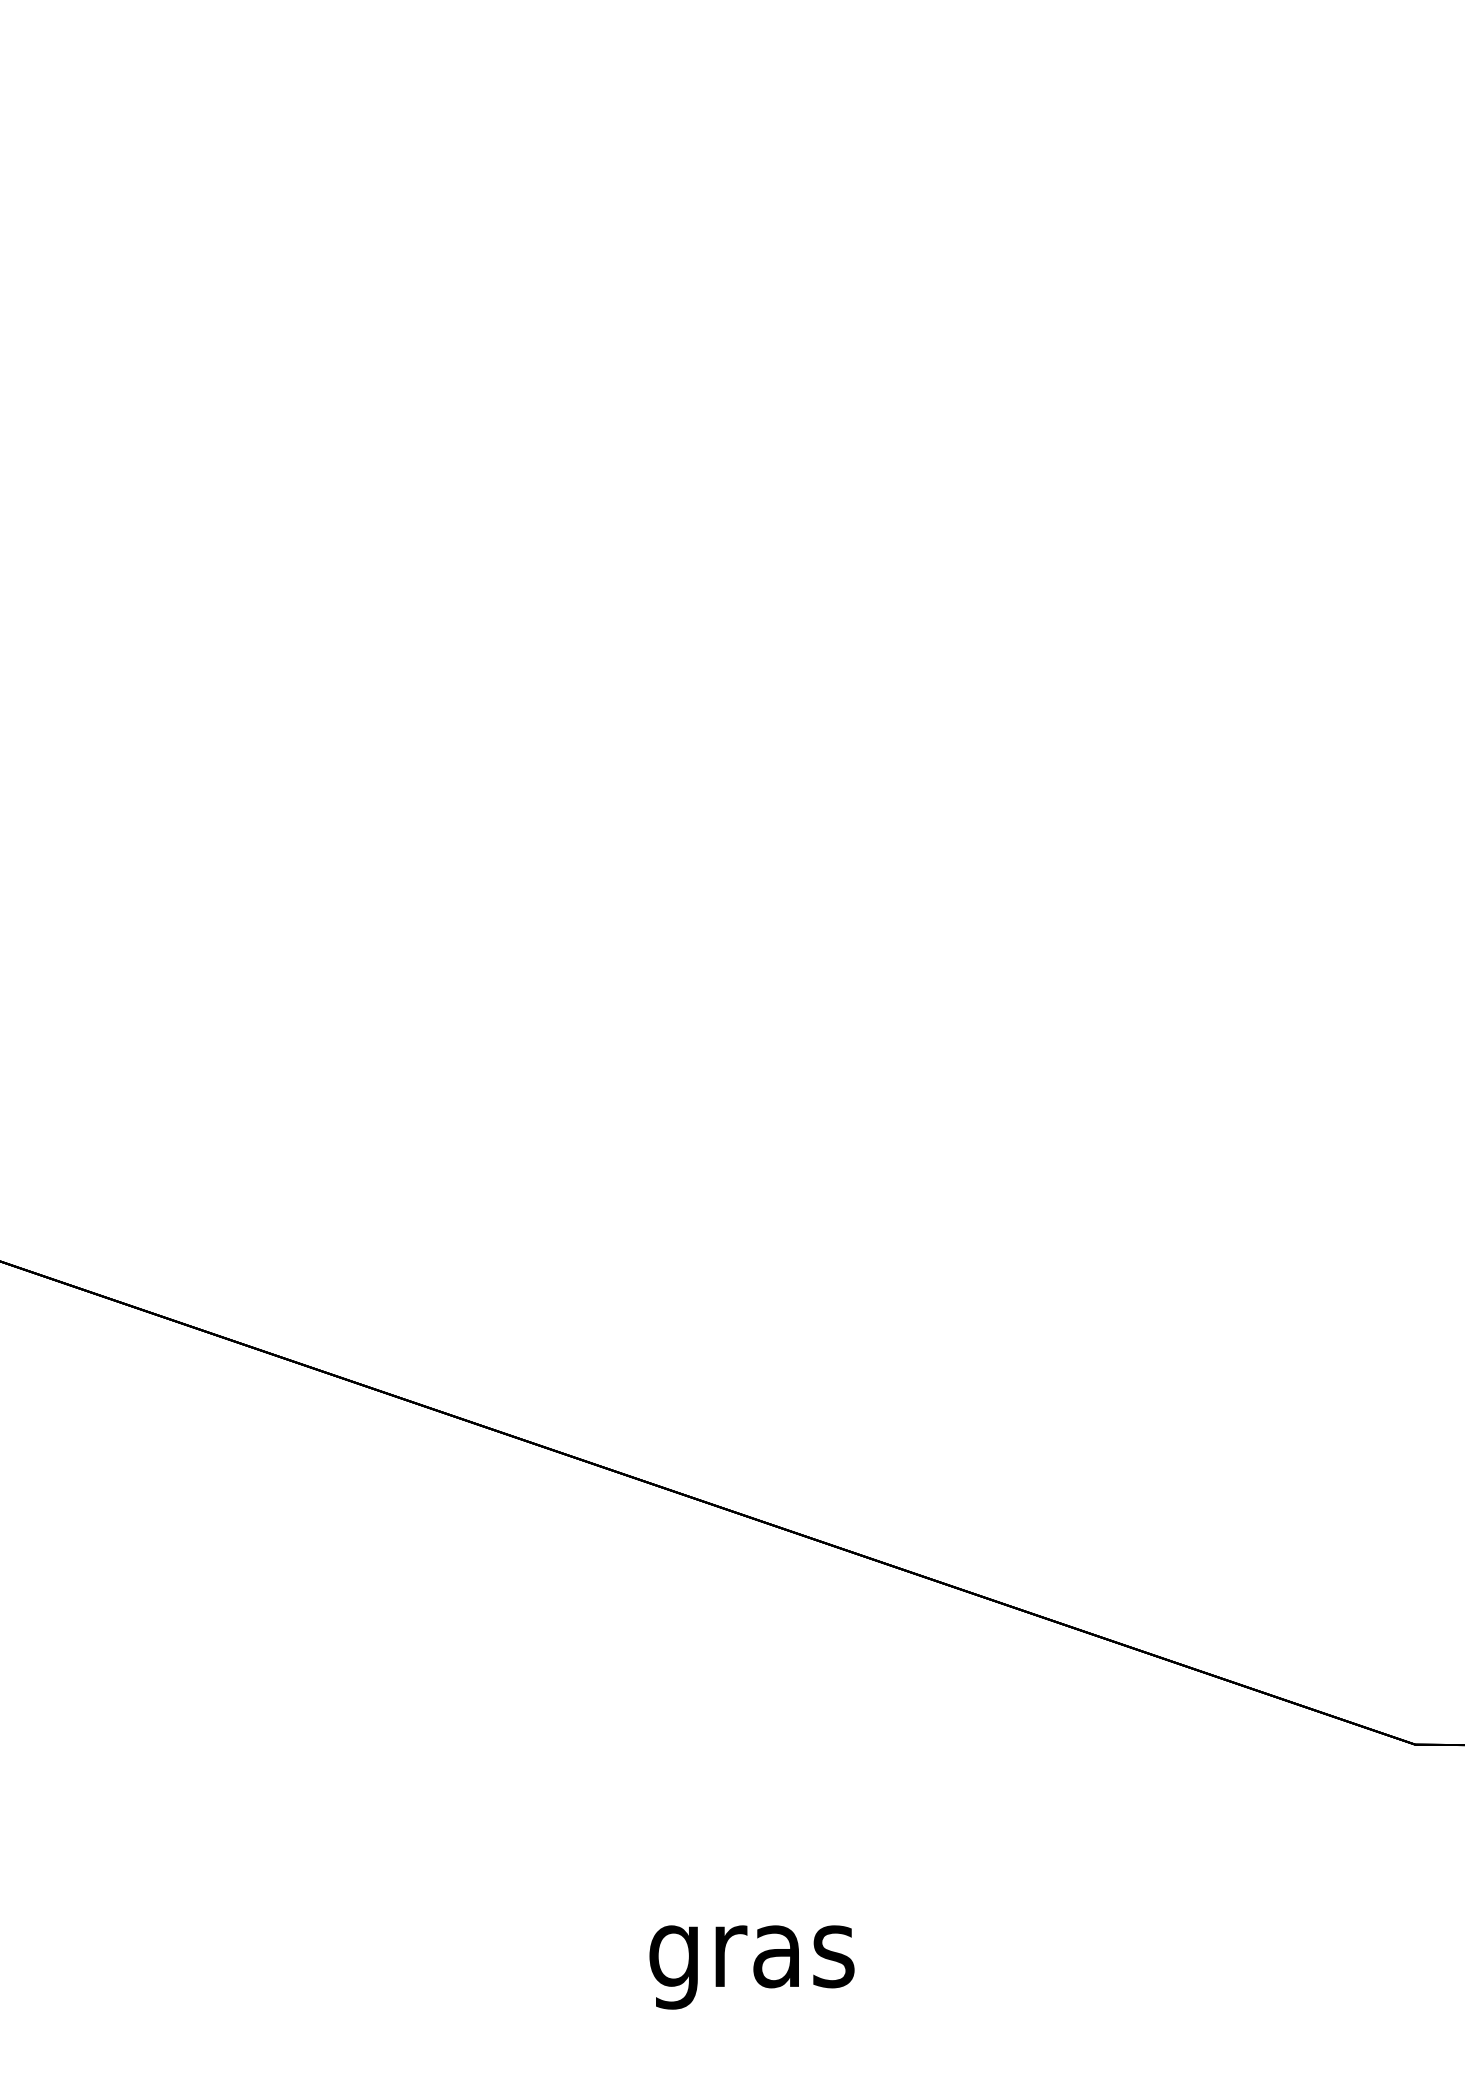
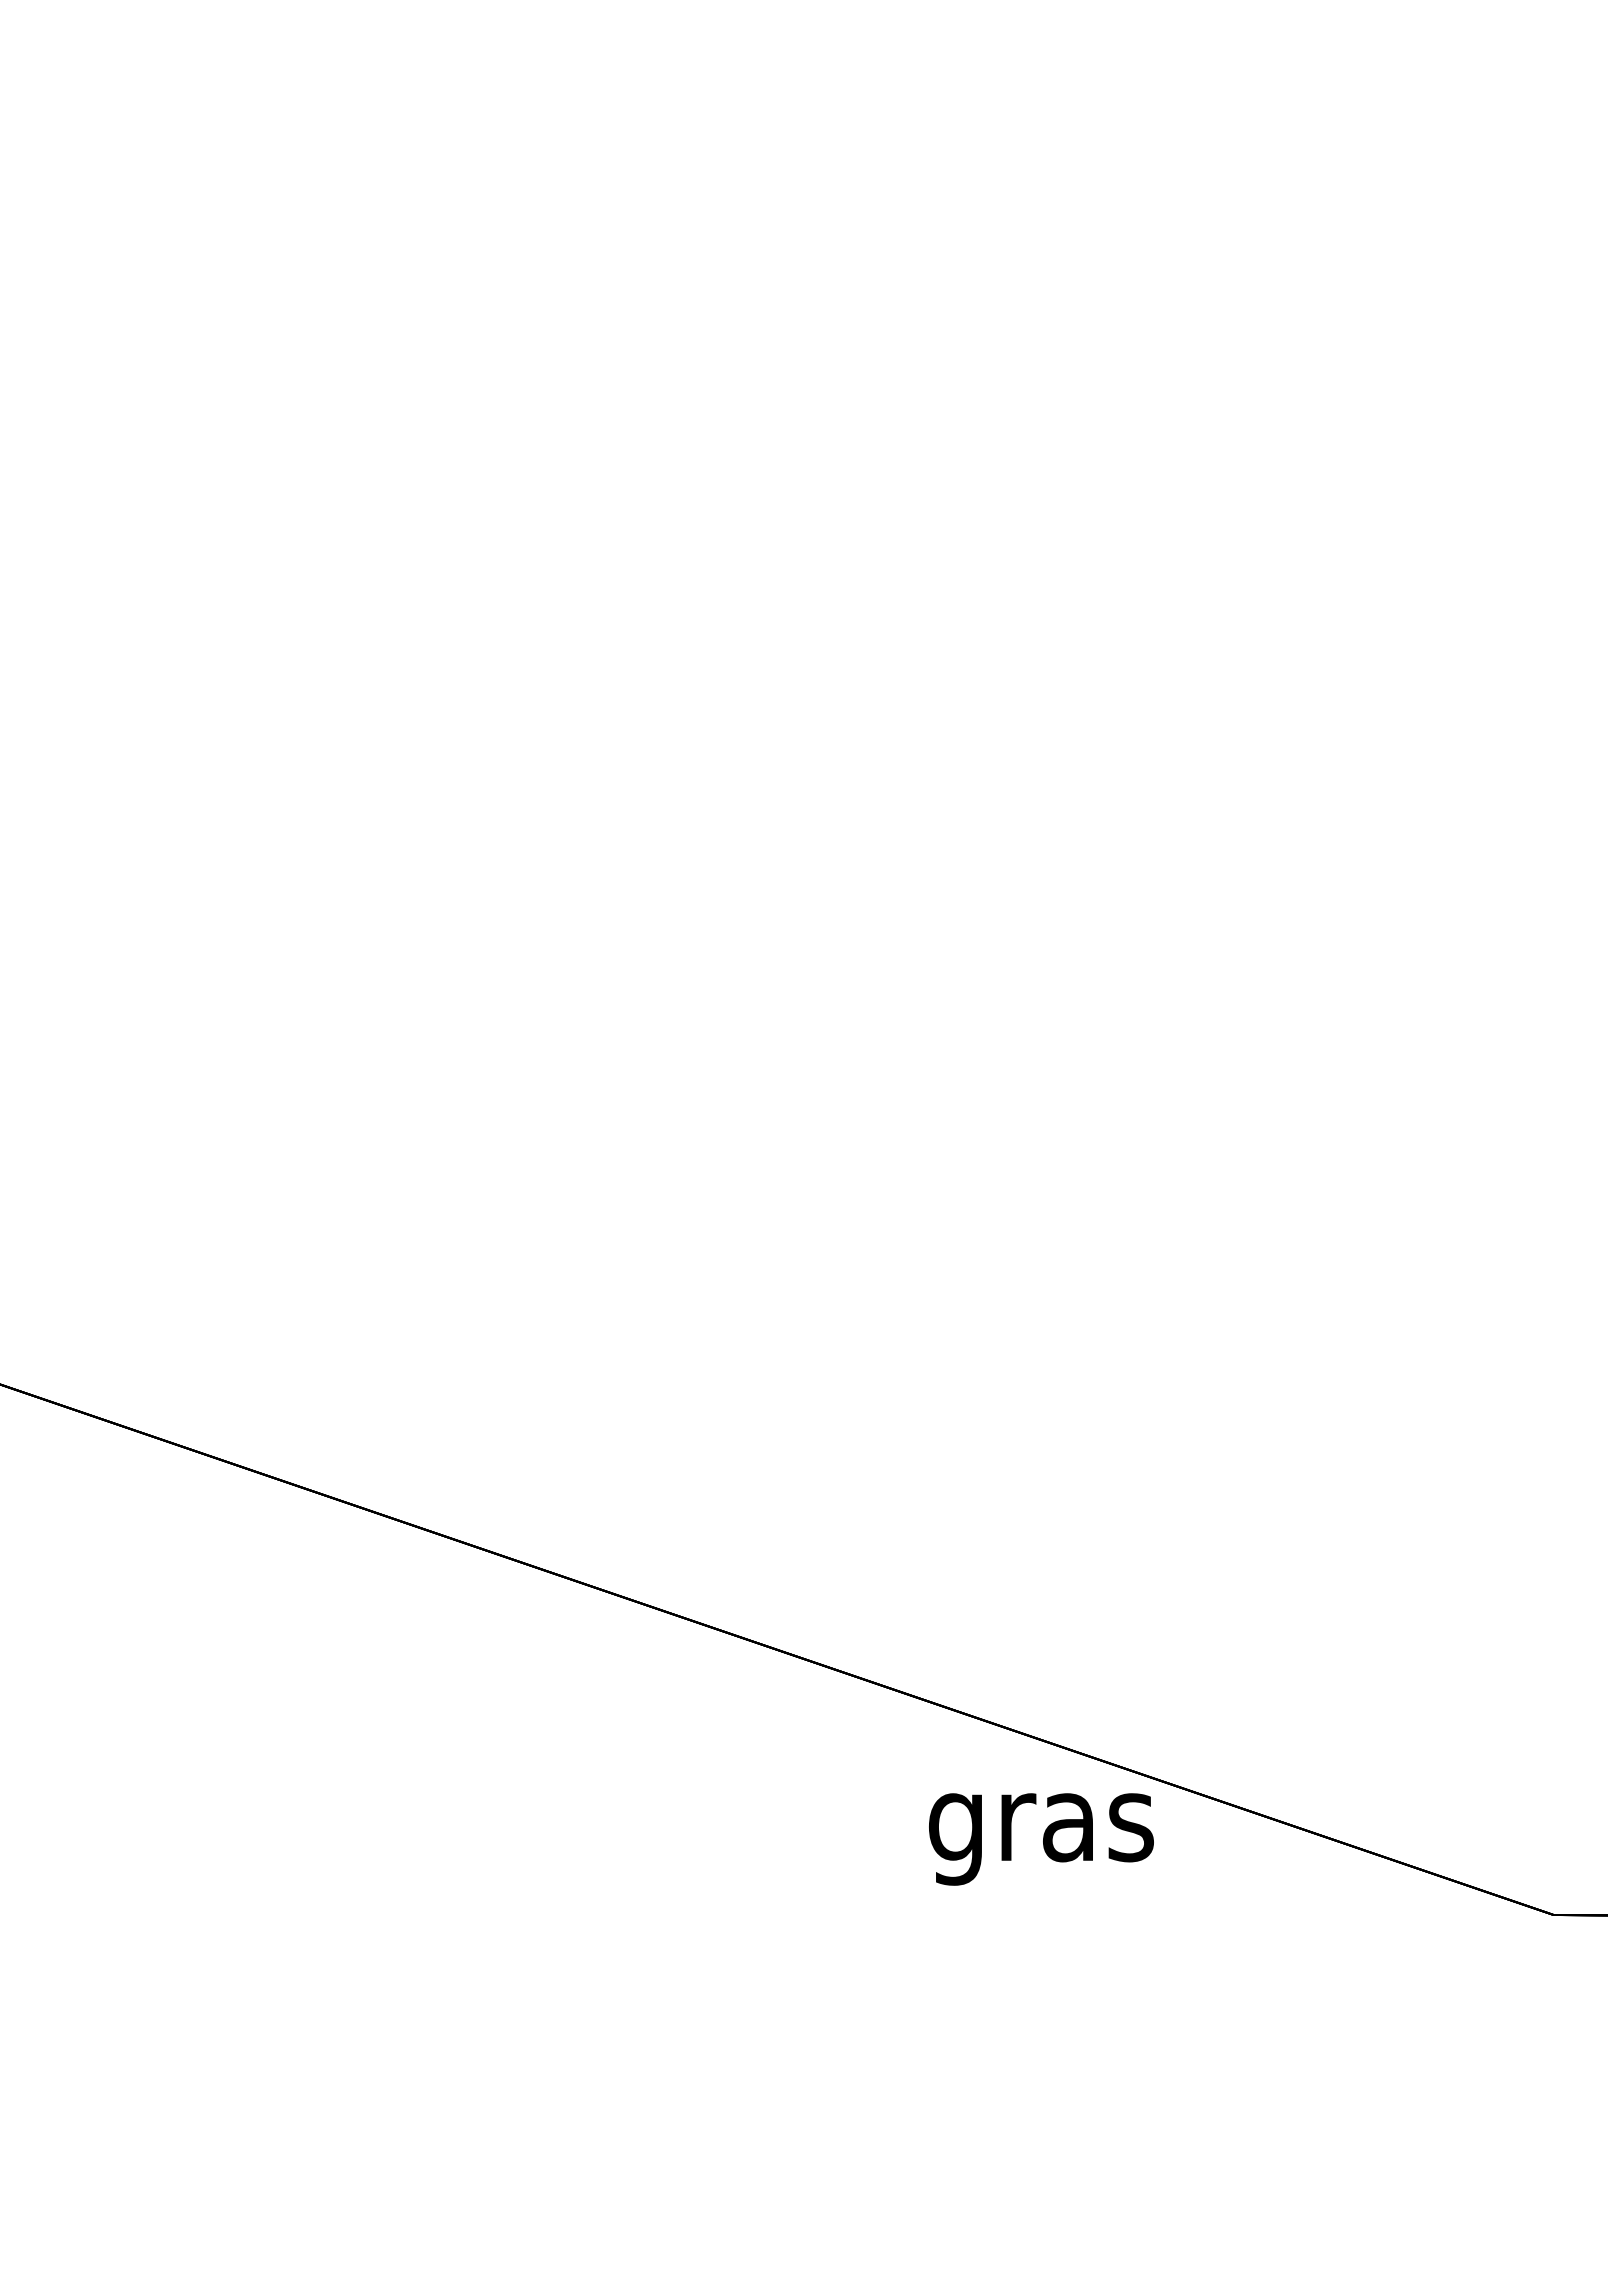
text: (752, 1967) -> (1041, 1839), moved

